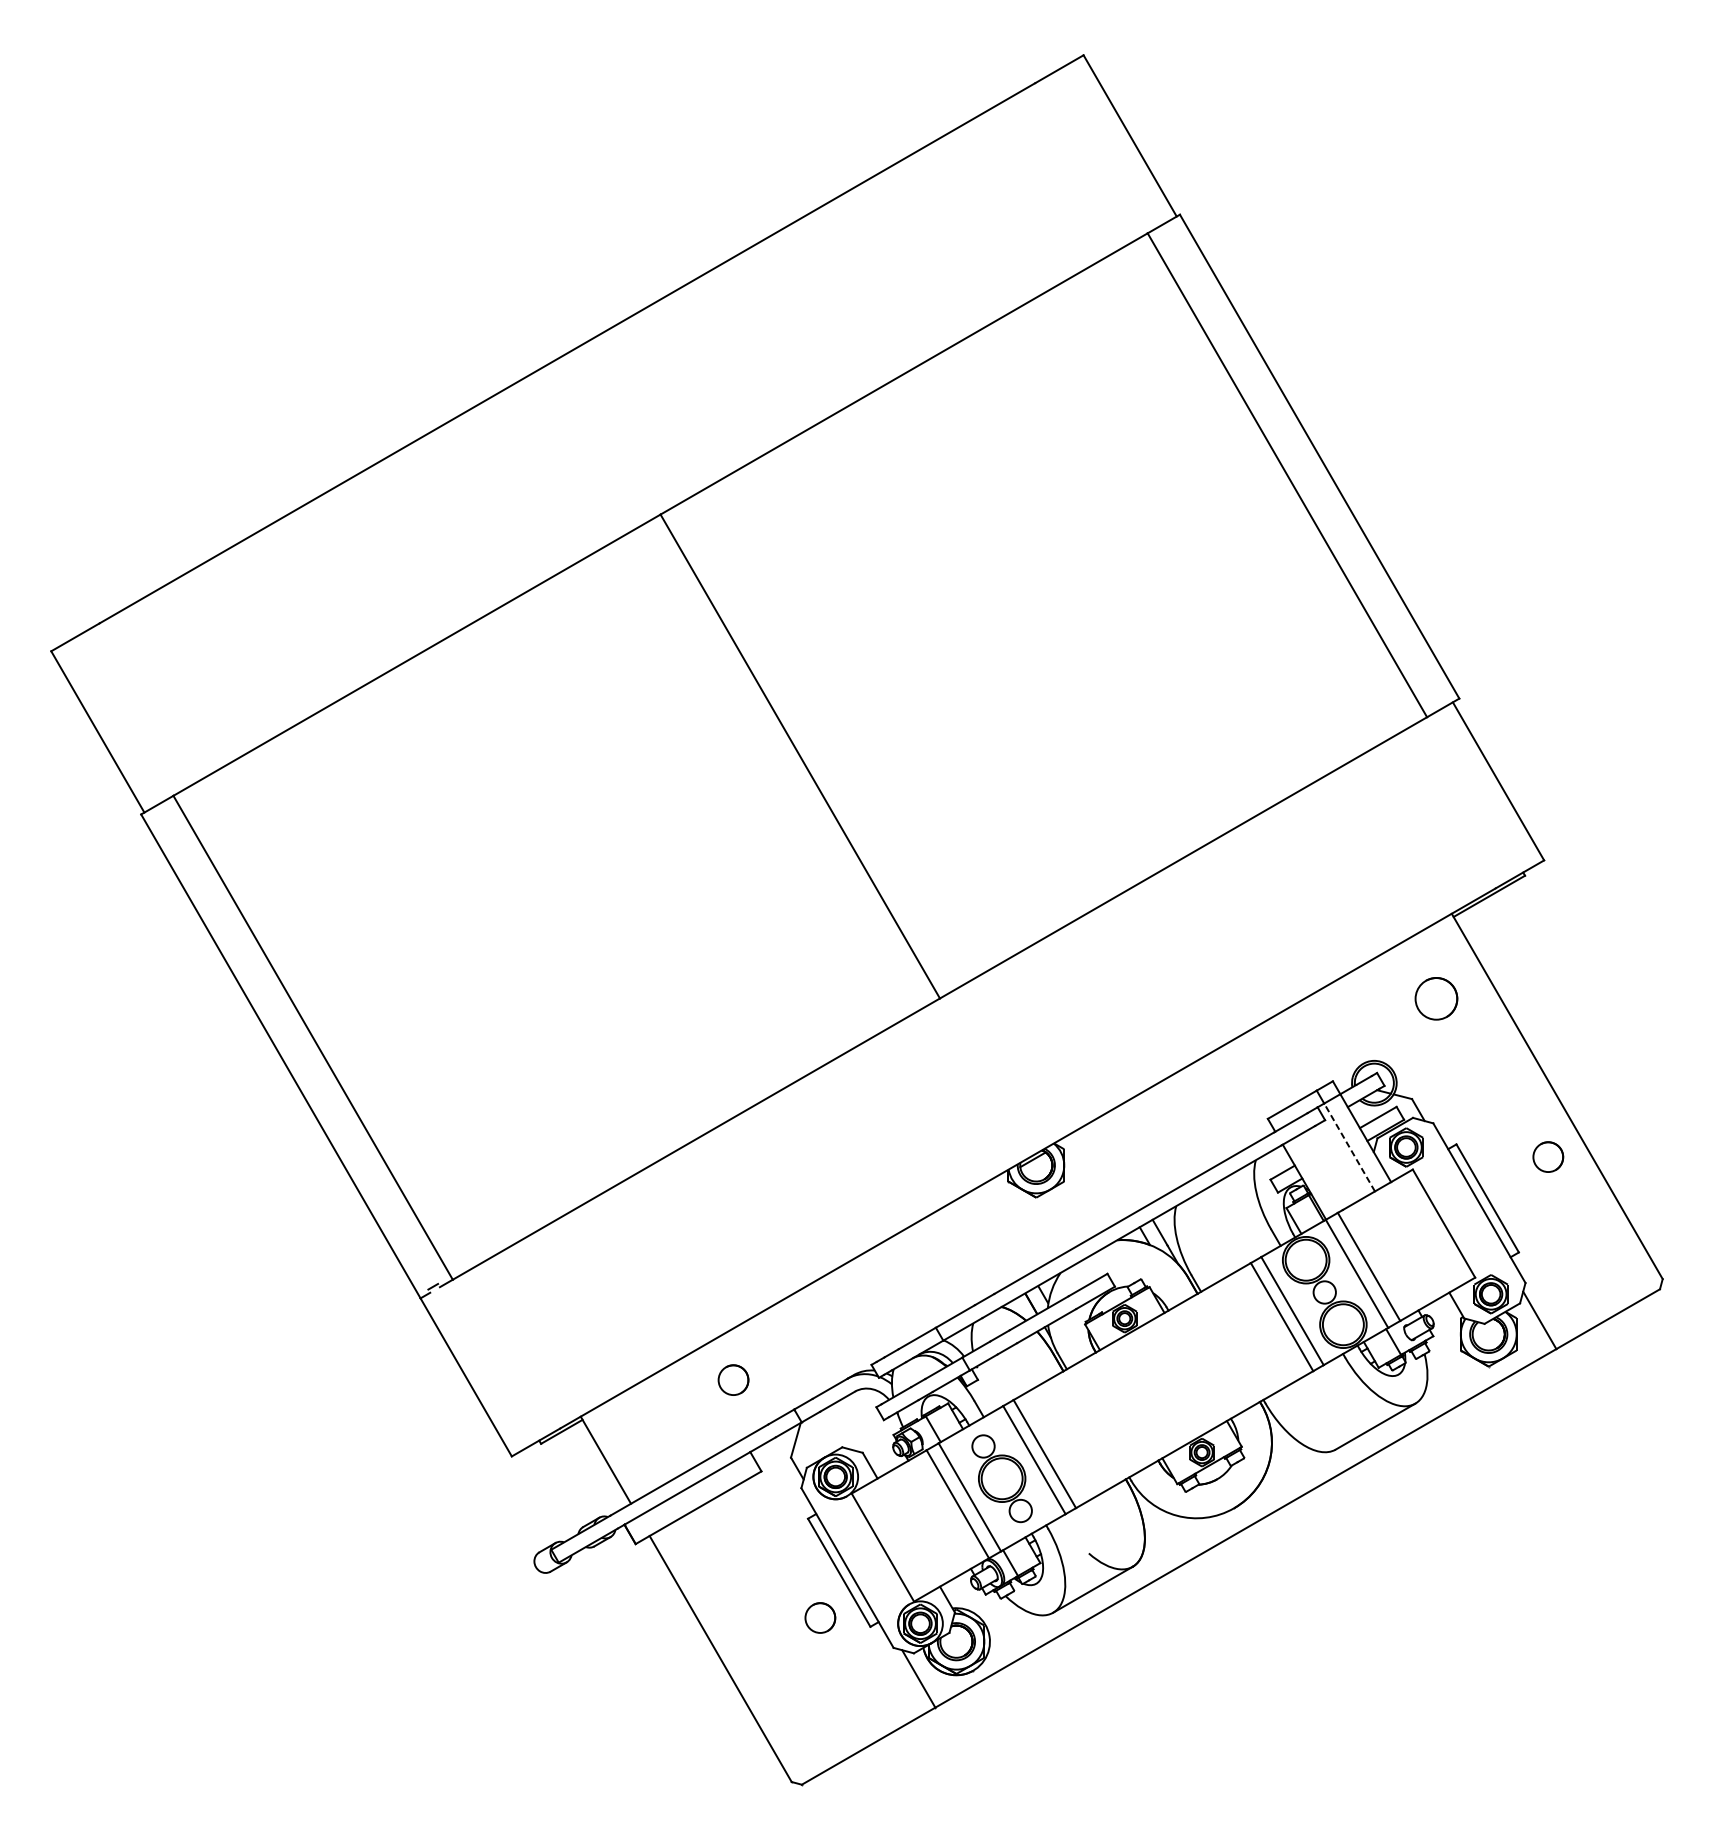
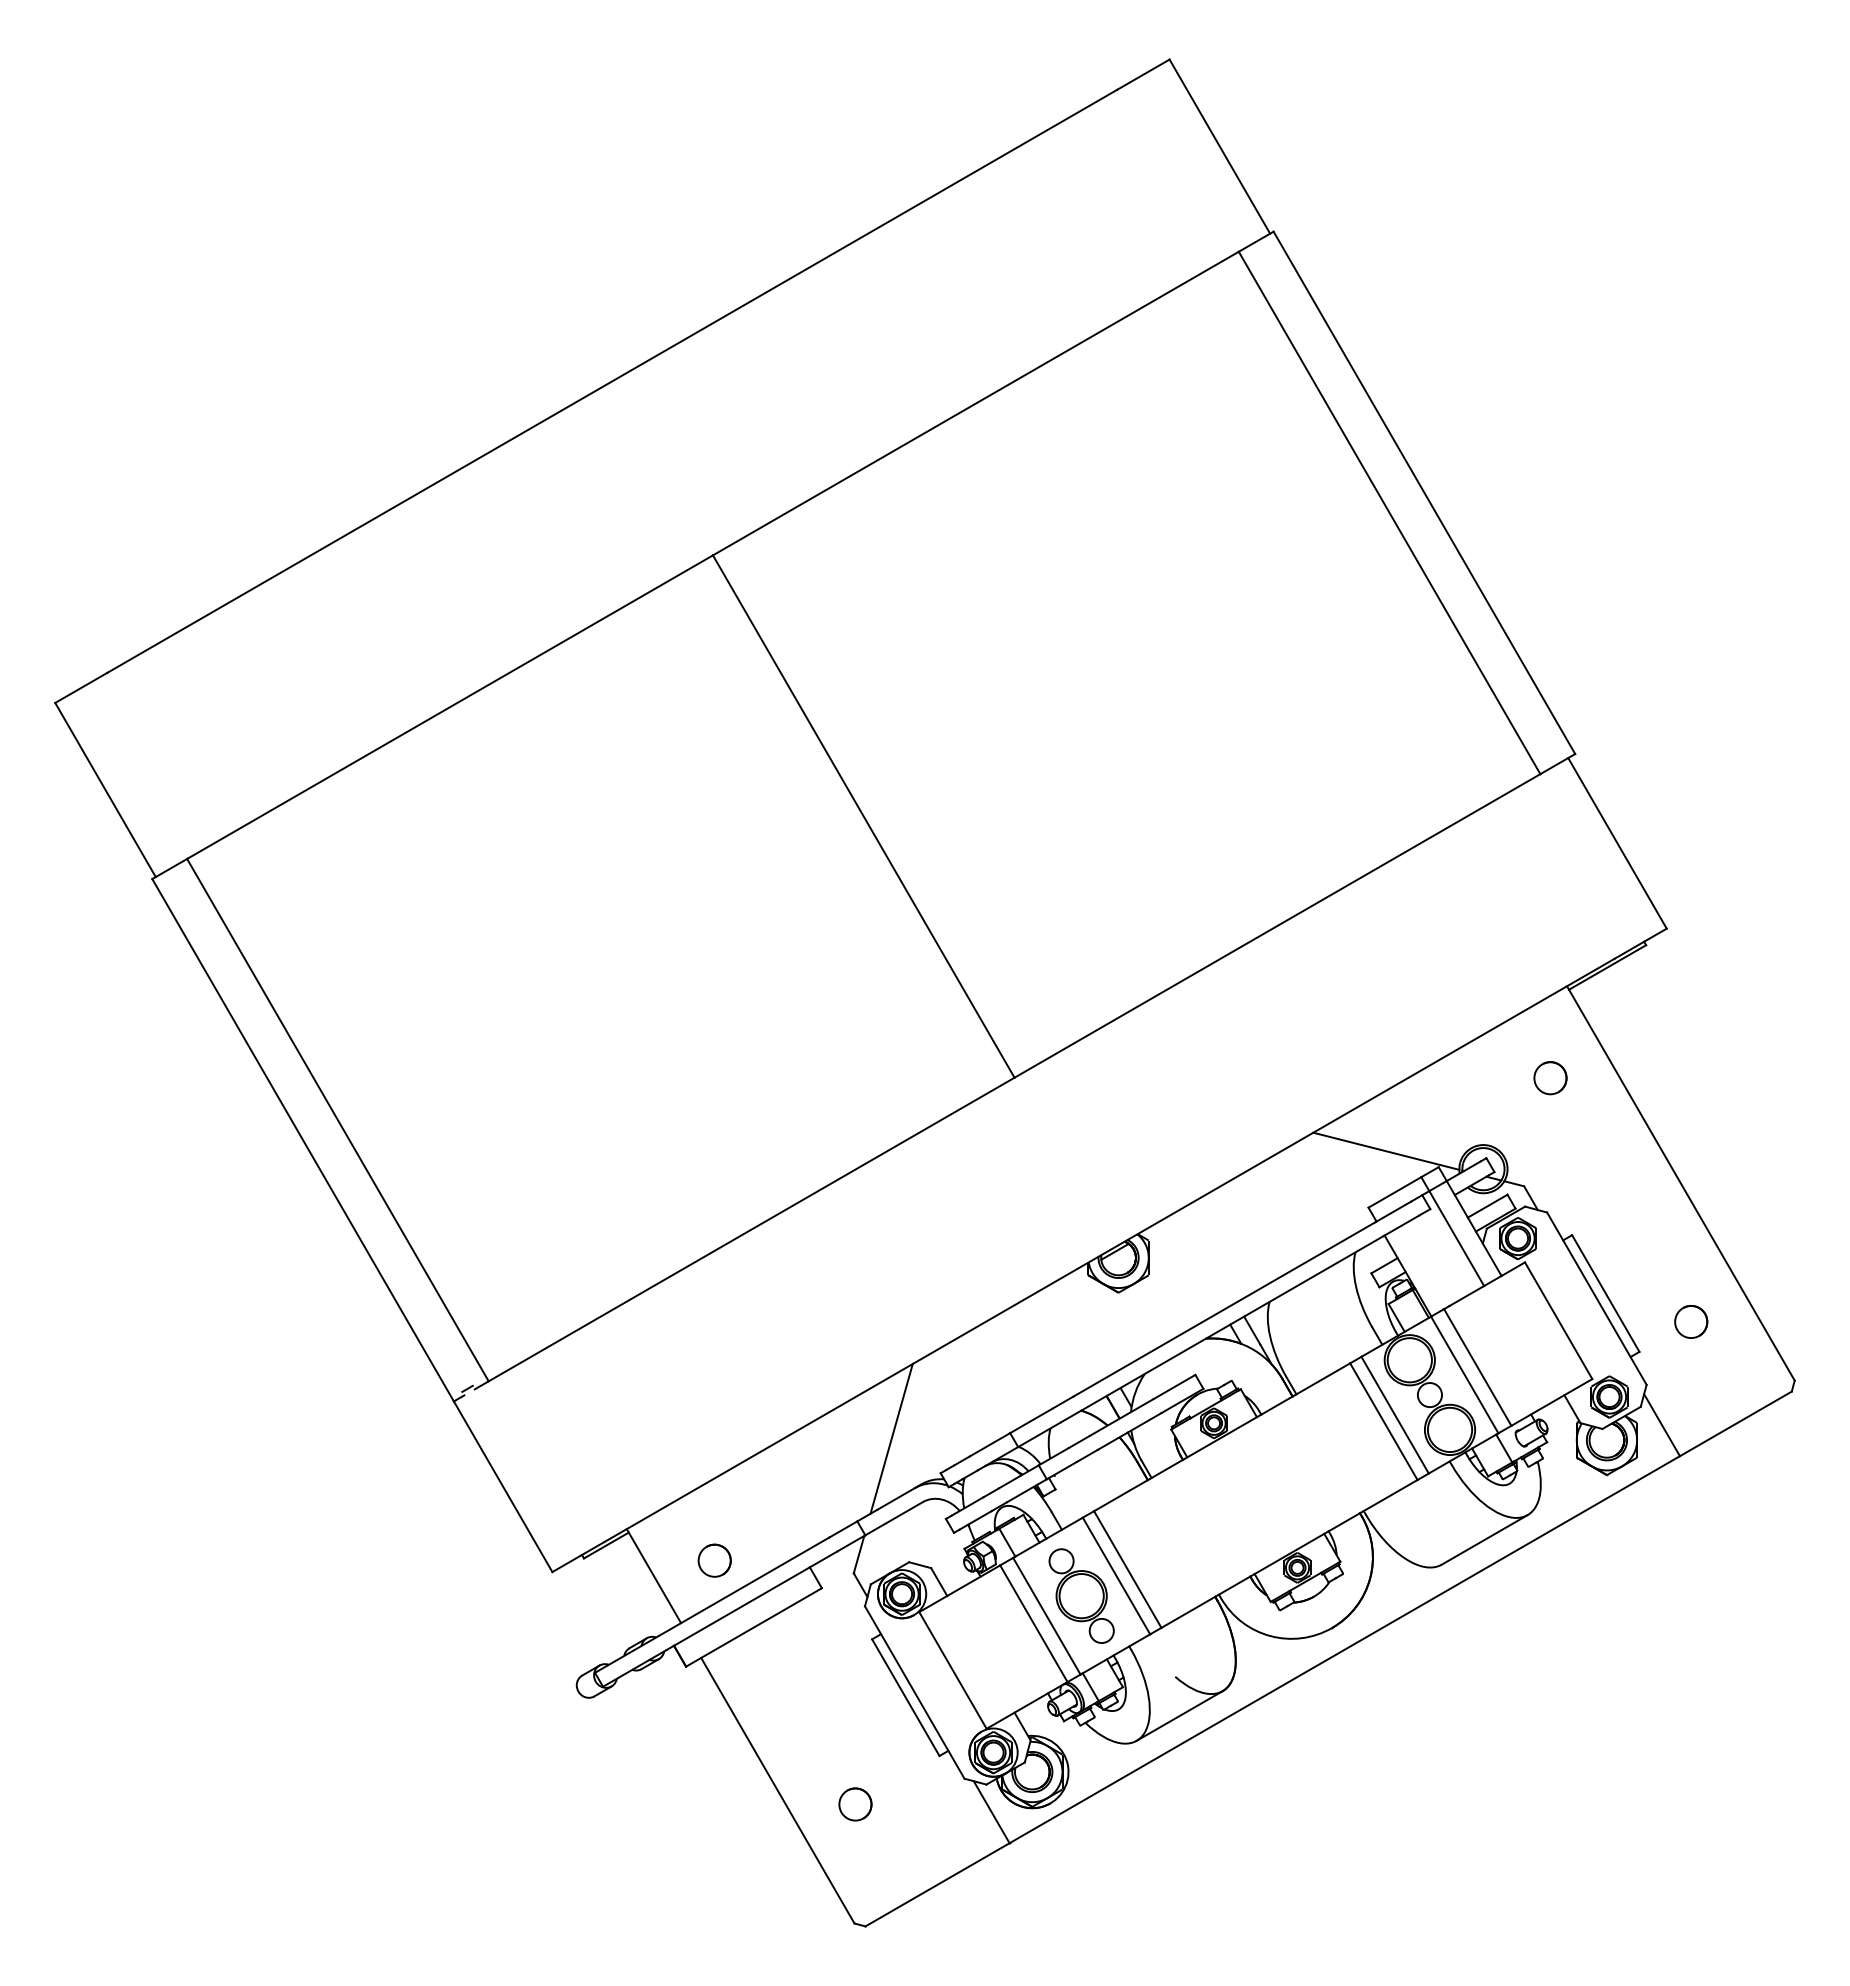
circle: (1436, 999) -> (1550, 1078), size x0.71
line: (1284, 1065) -> (1386, 1150), added
line: (1349, 1147) -> (1456, 1238), dashed -> solid
circle: (1548, 1156) -> (1691, 1321), moved
line: (825, 1332) -> (891, 1438), added
circle: (733, 1379) -> (714, 1560), moved
circle: (820, 1618) -> (855, 1804), moved

